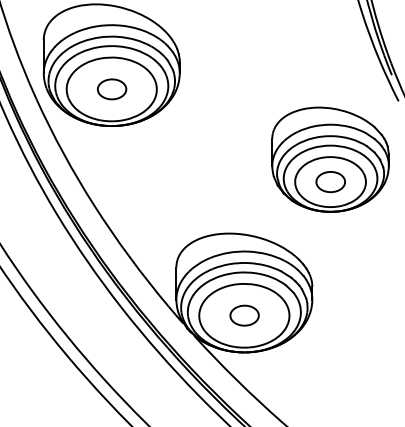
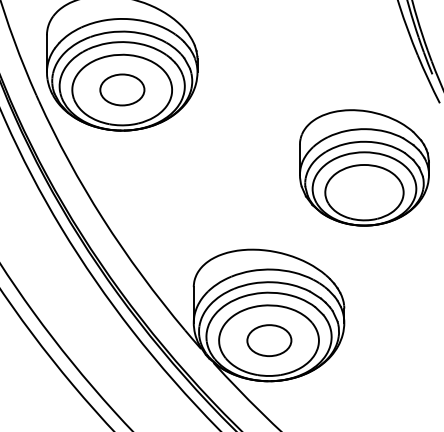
part: (112, 89) -> (123, 90), size x1.4
part: (330, 182) -> (364, 193), removed
part: (244, 315) -> (269, 340), size x1.4

